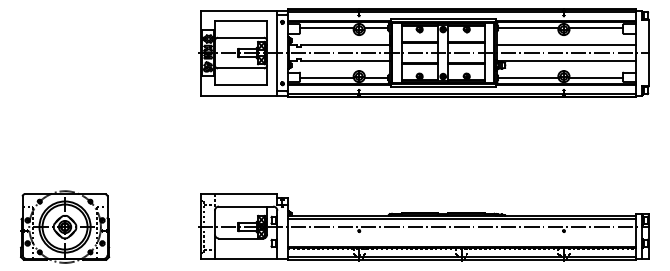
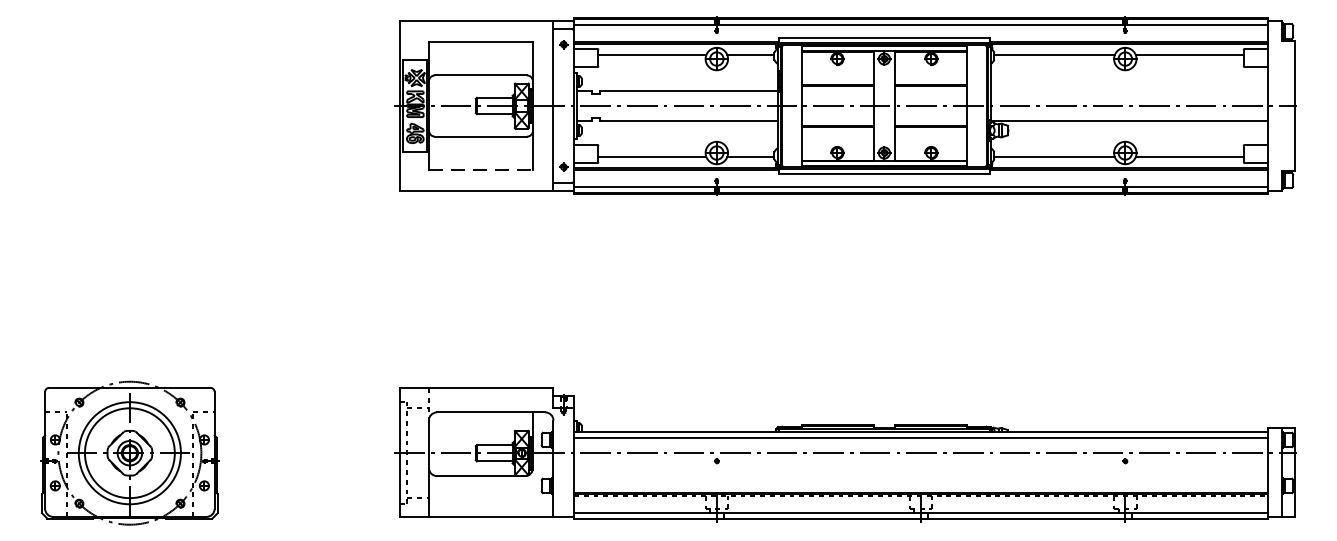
line: (565, 45) -> (1128, 90), removed
line: (241, 85) -> (481, 170), solid -> dashed

